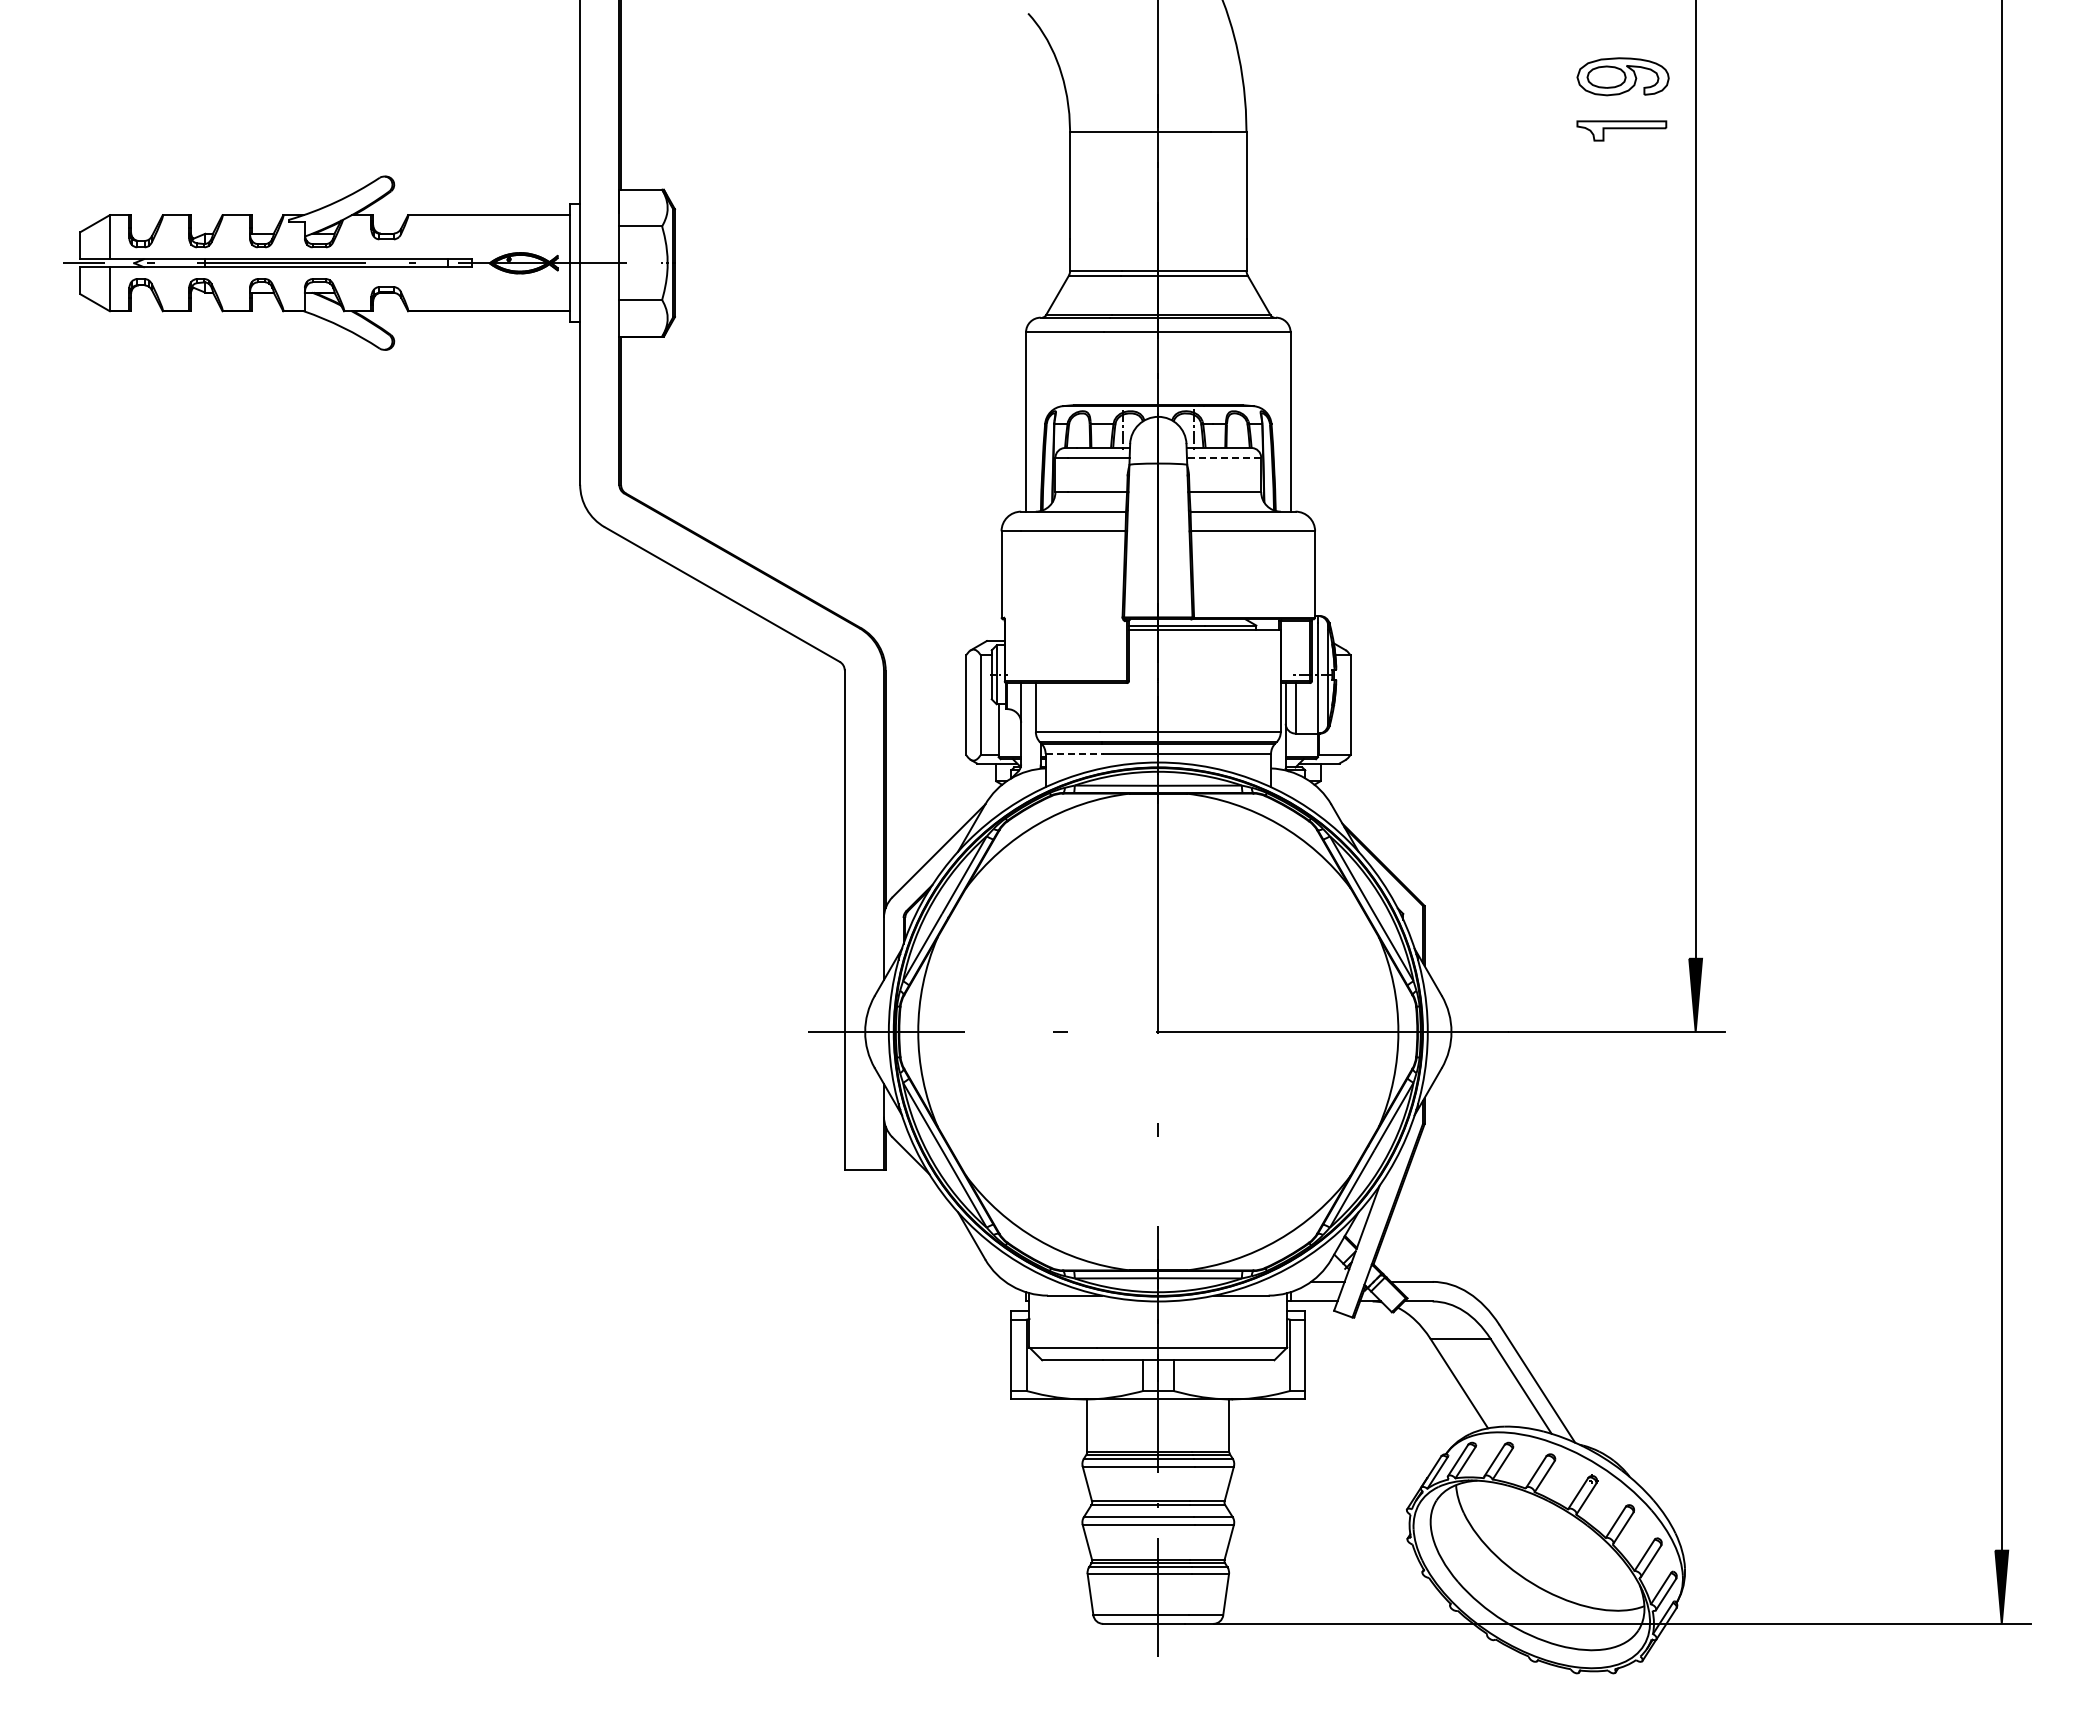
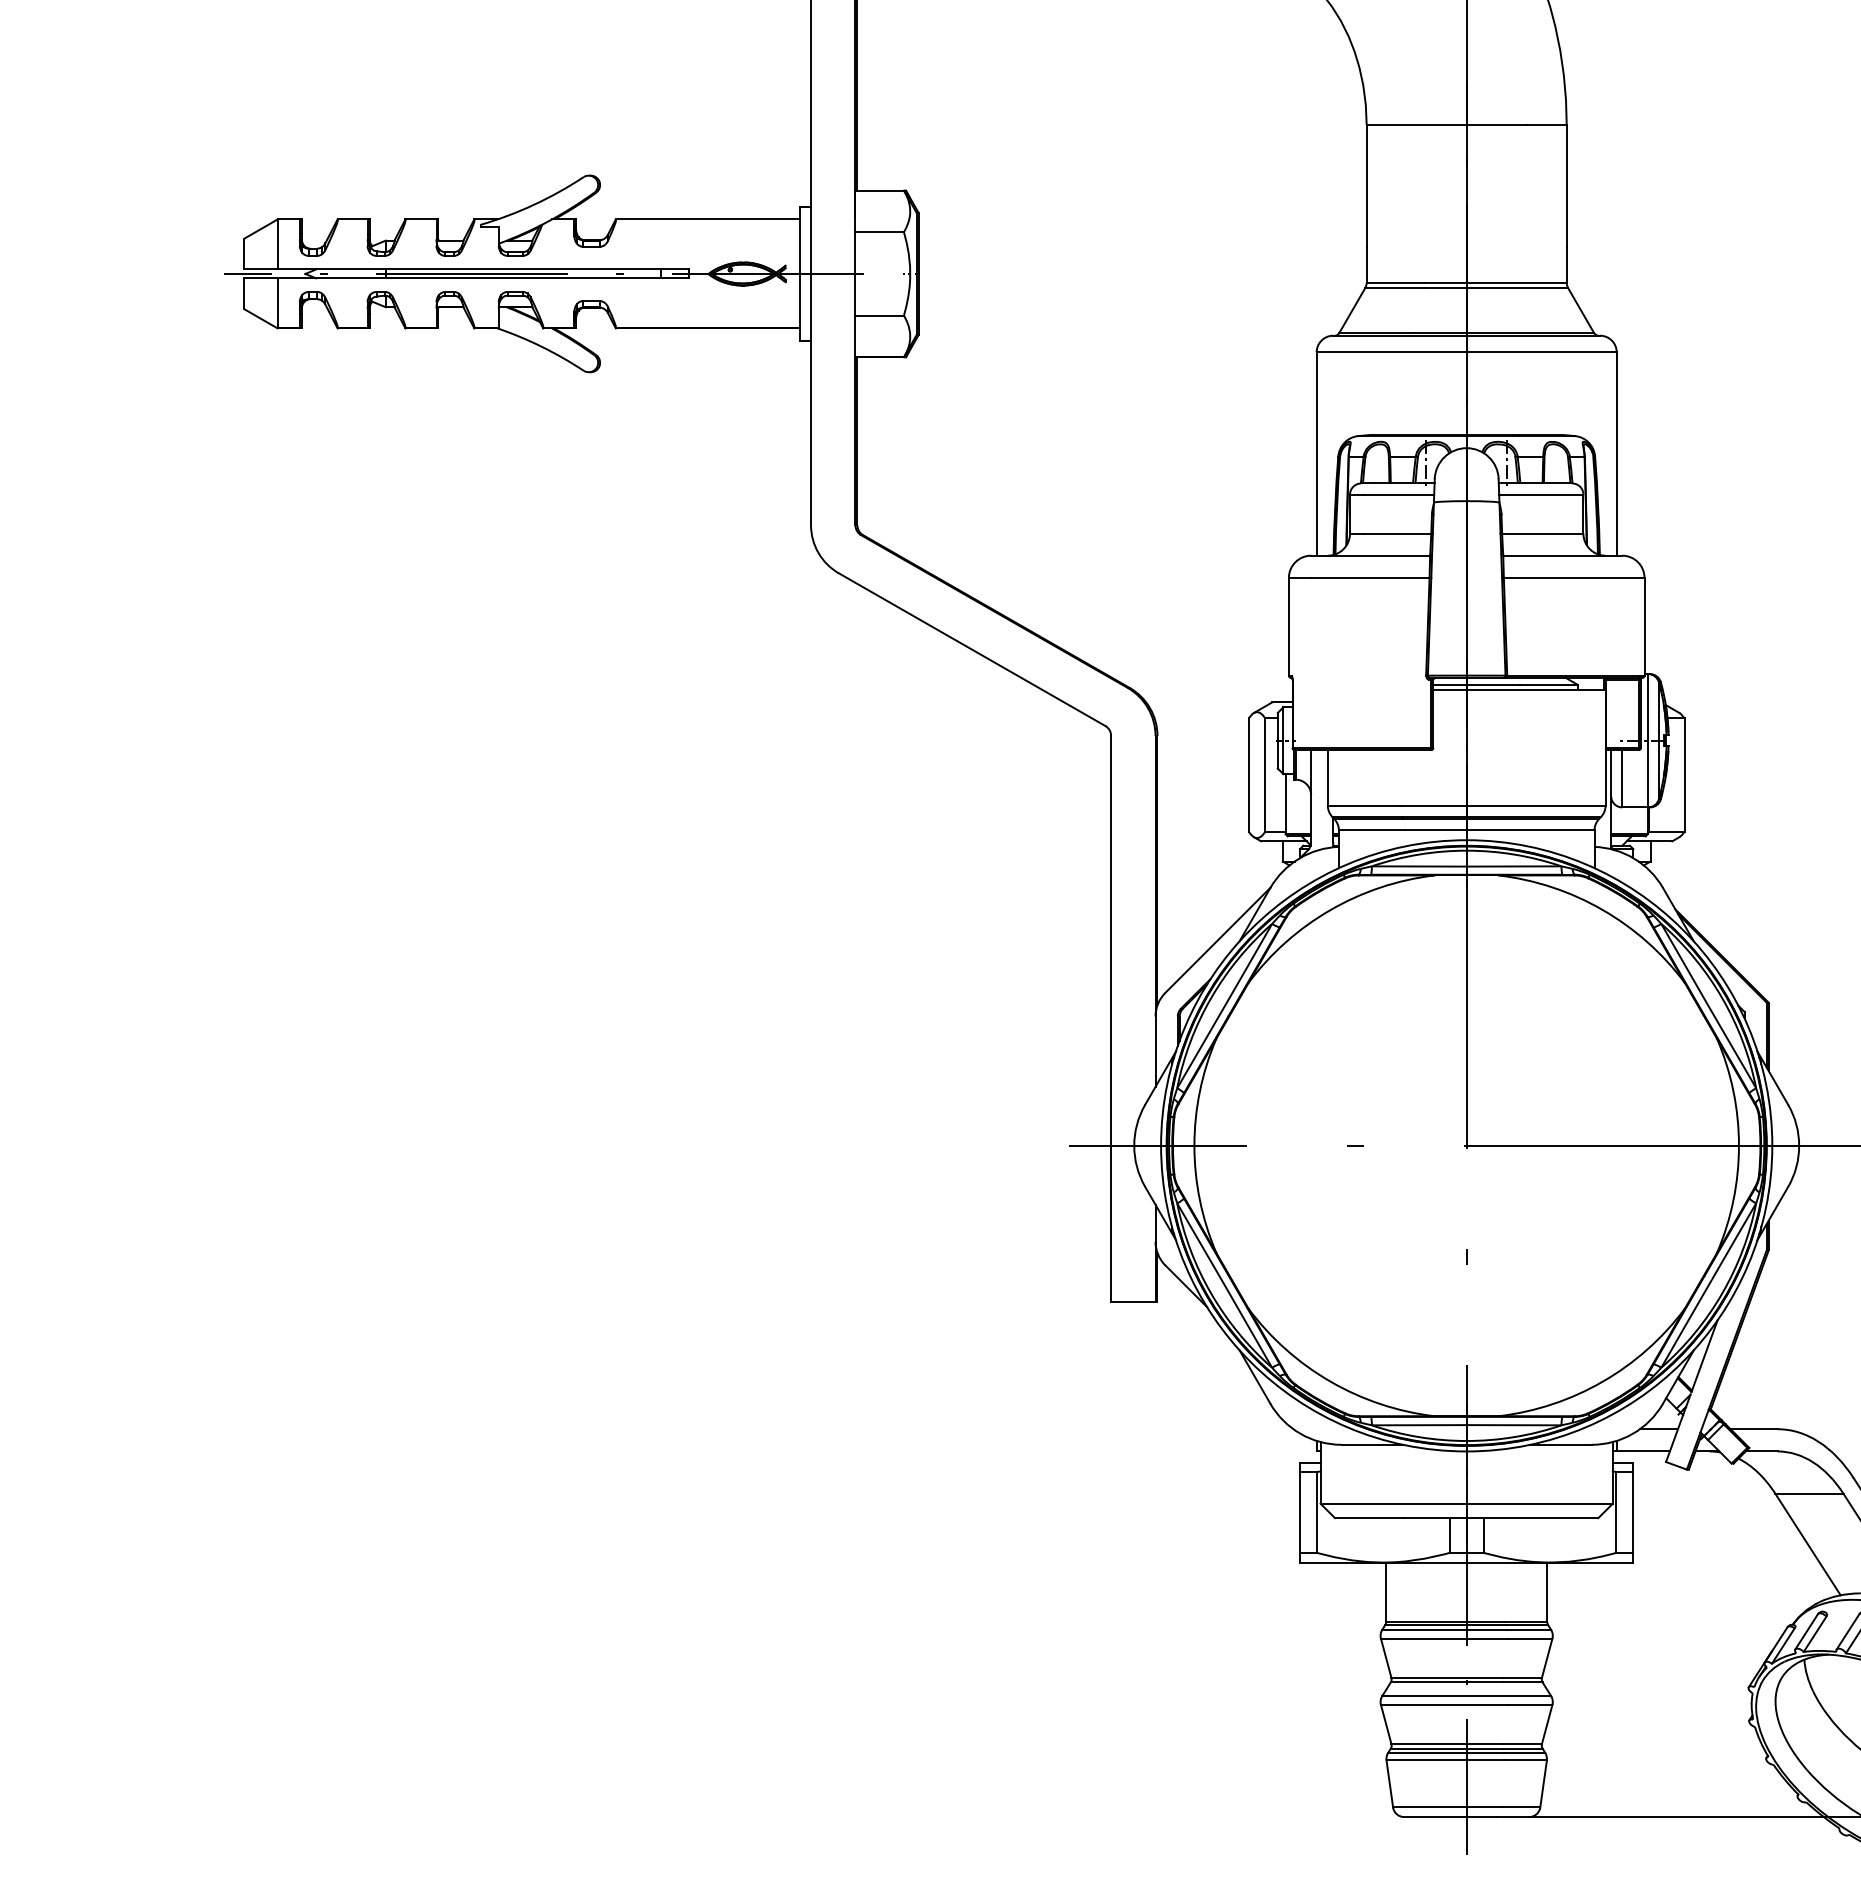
line: (1223, 457) -> (1540, 494), dashed -> solid
line: (1075, 753) -> (1372, 829), dashed -> solid

